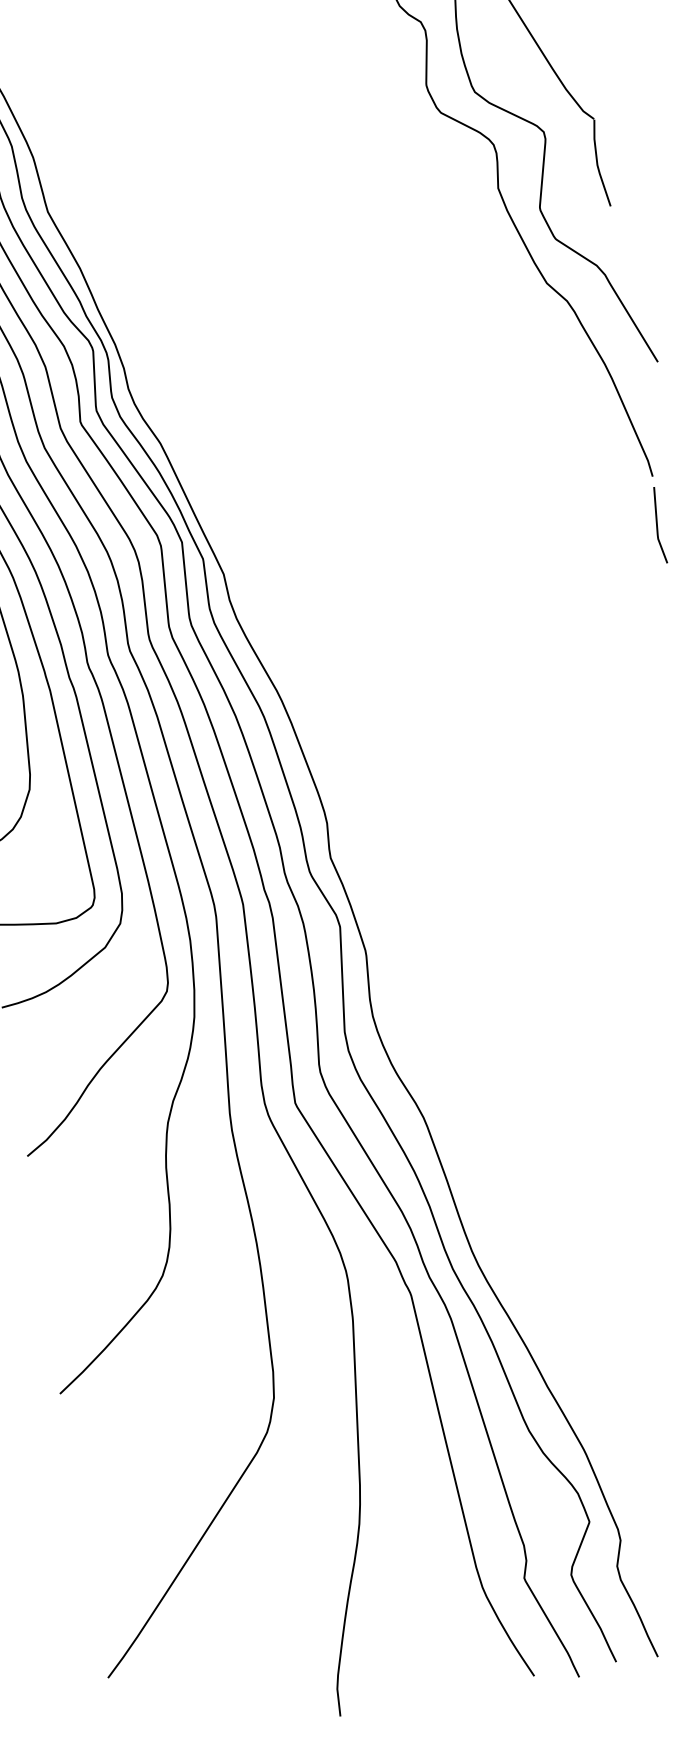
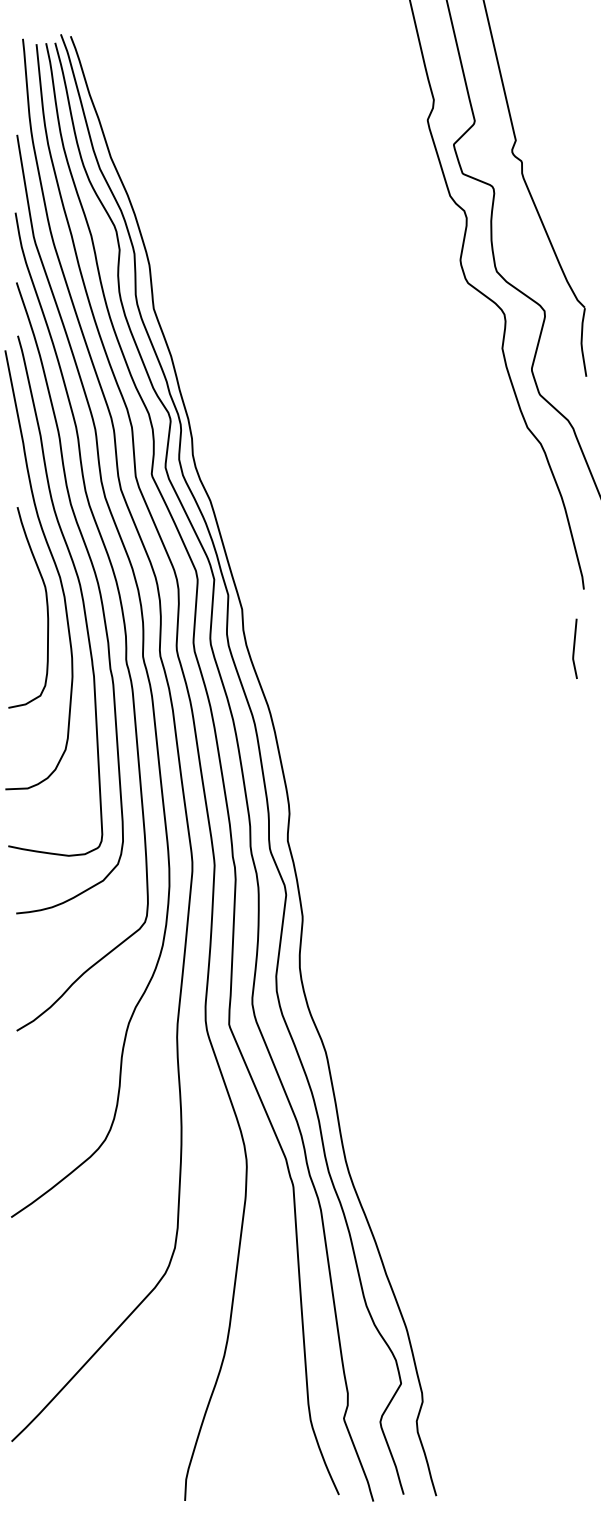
line: (657, 525) -> (574, 648), moved

